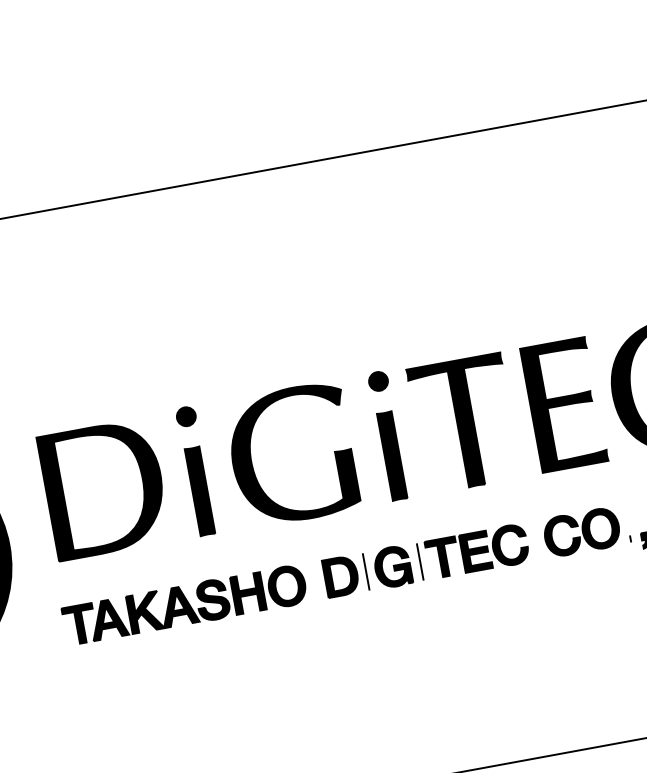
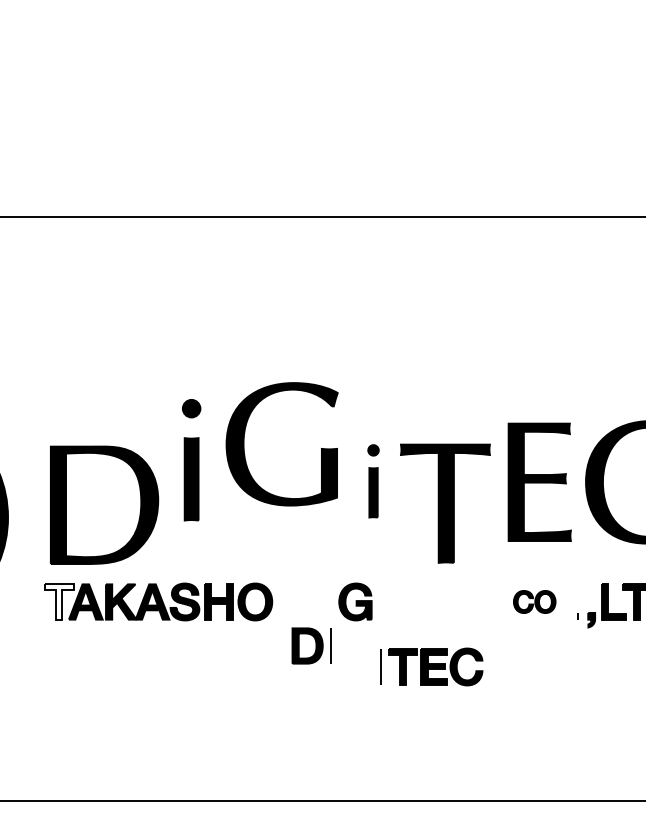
part: (464, 423) -> (445, 503), moved
part: (388, 436) -> (373, 481), size x0.6
part: (252, 462) -> (244, 444), moved
part: (196, 471) -> (191, 460), moved
part: (104, 488) -> (104, 504), moved
part: (581, 531) -> (534, 601), size x0.6
part: (473, 551) -> (431, 666), moved
part: (345, 575) -> (311, 645), moved
fill: (80, 623) -> (59, 601), removed

